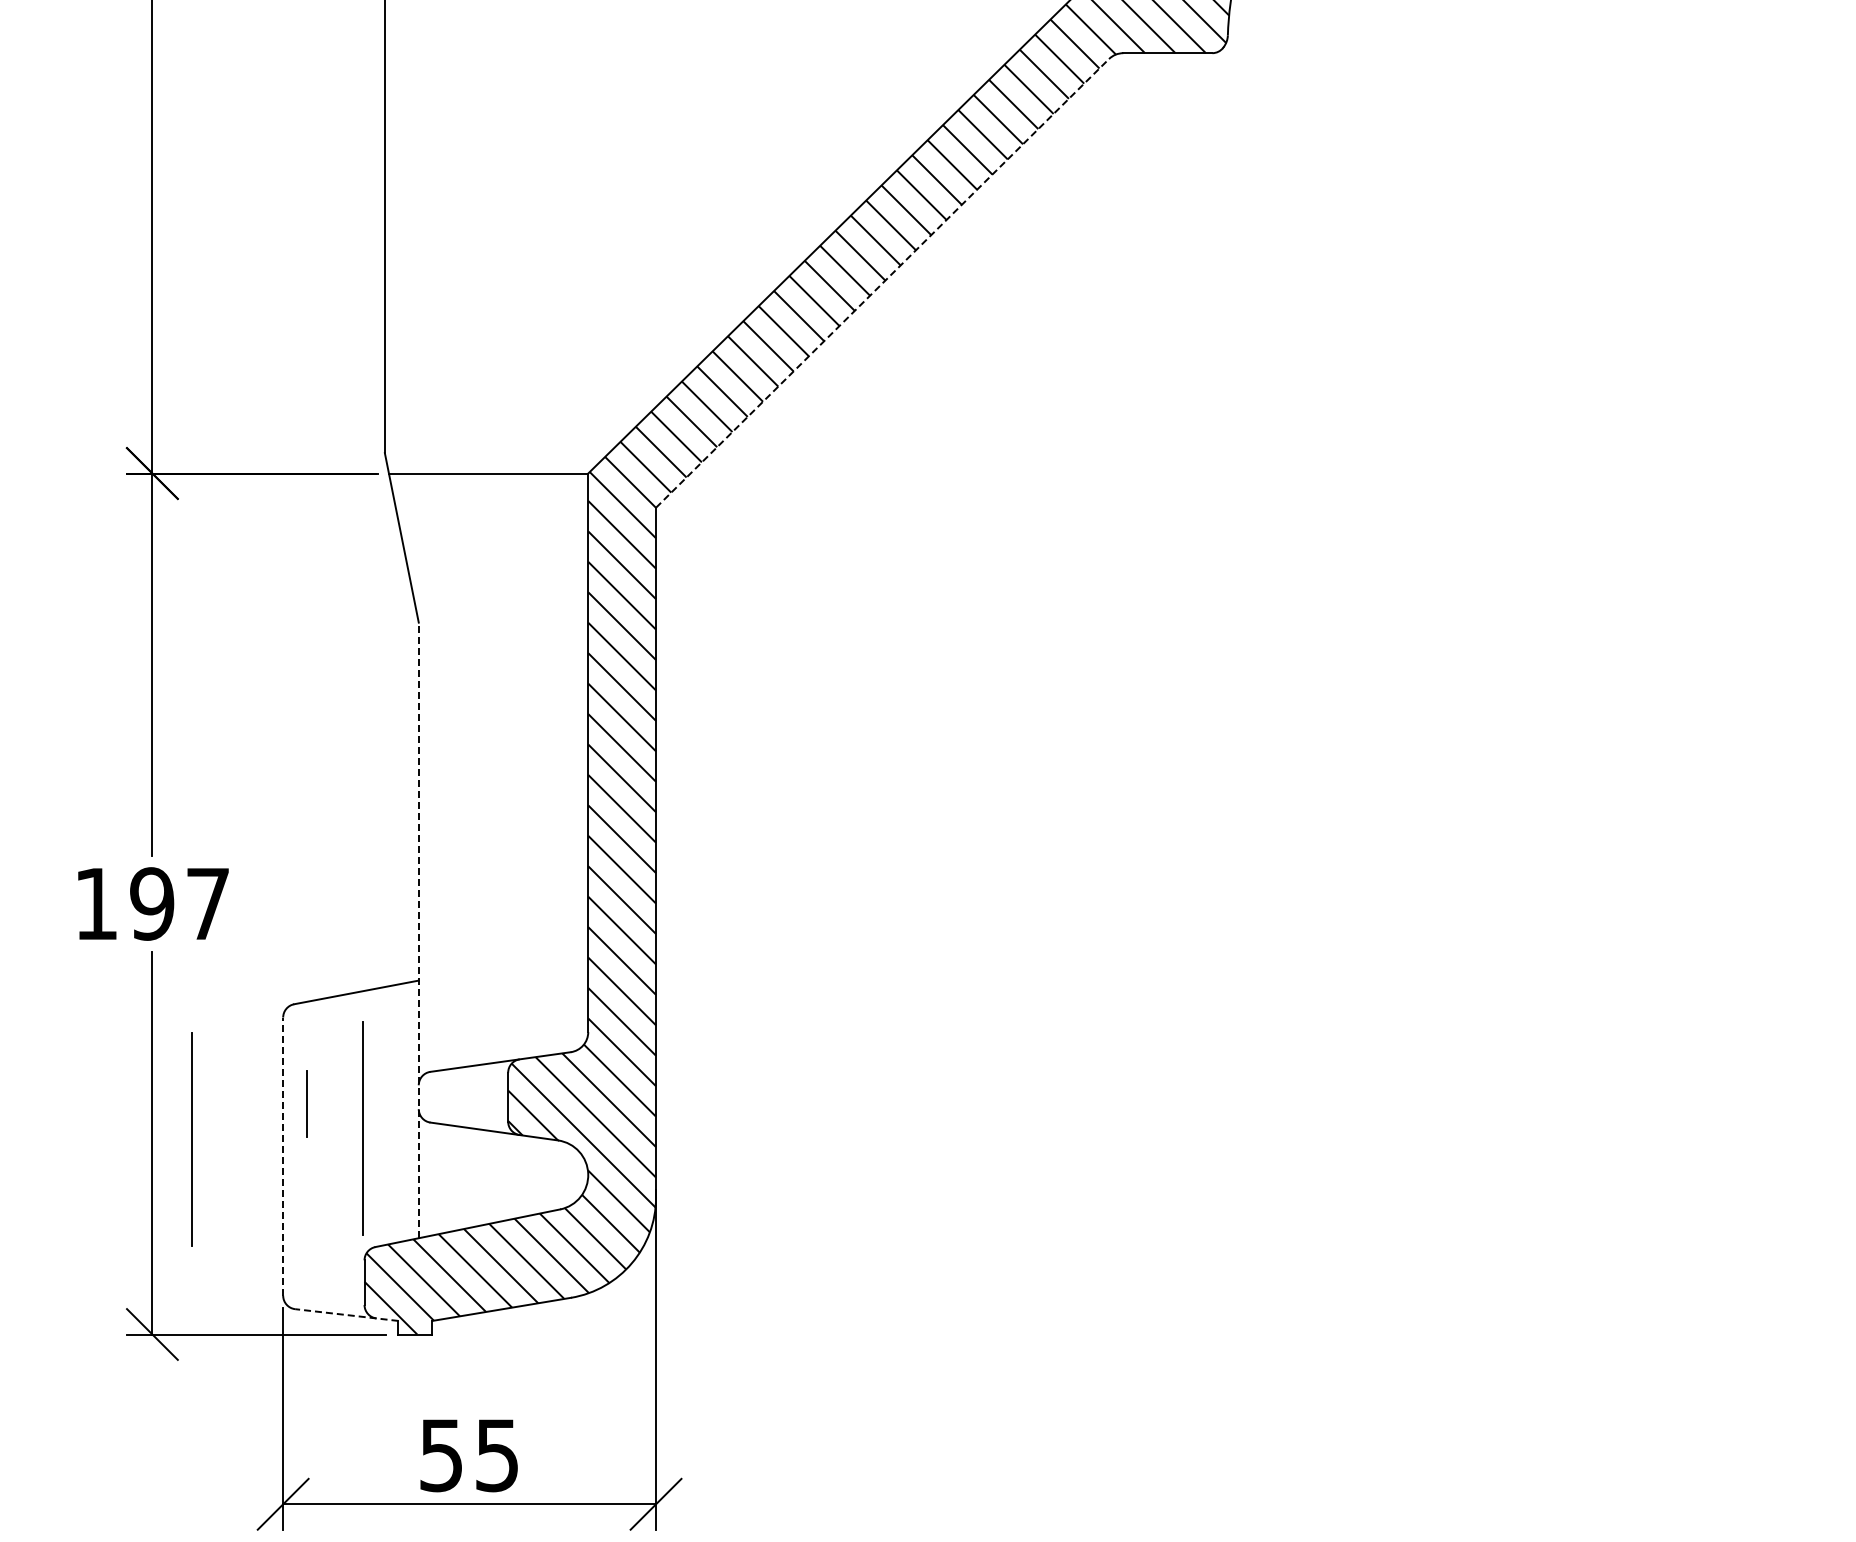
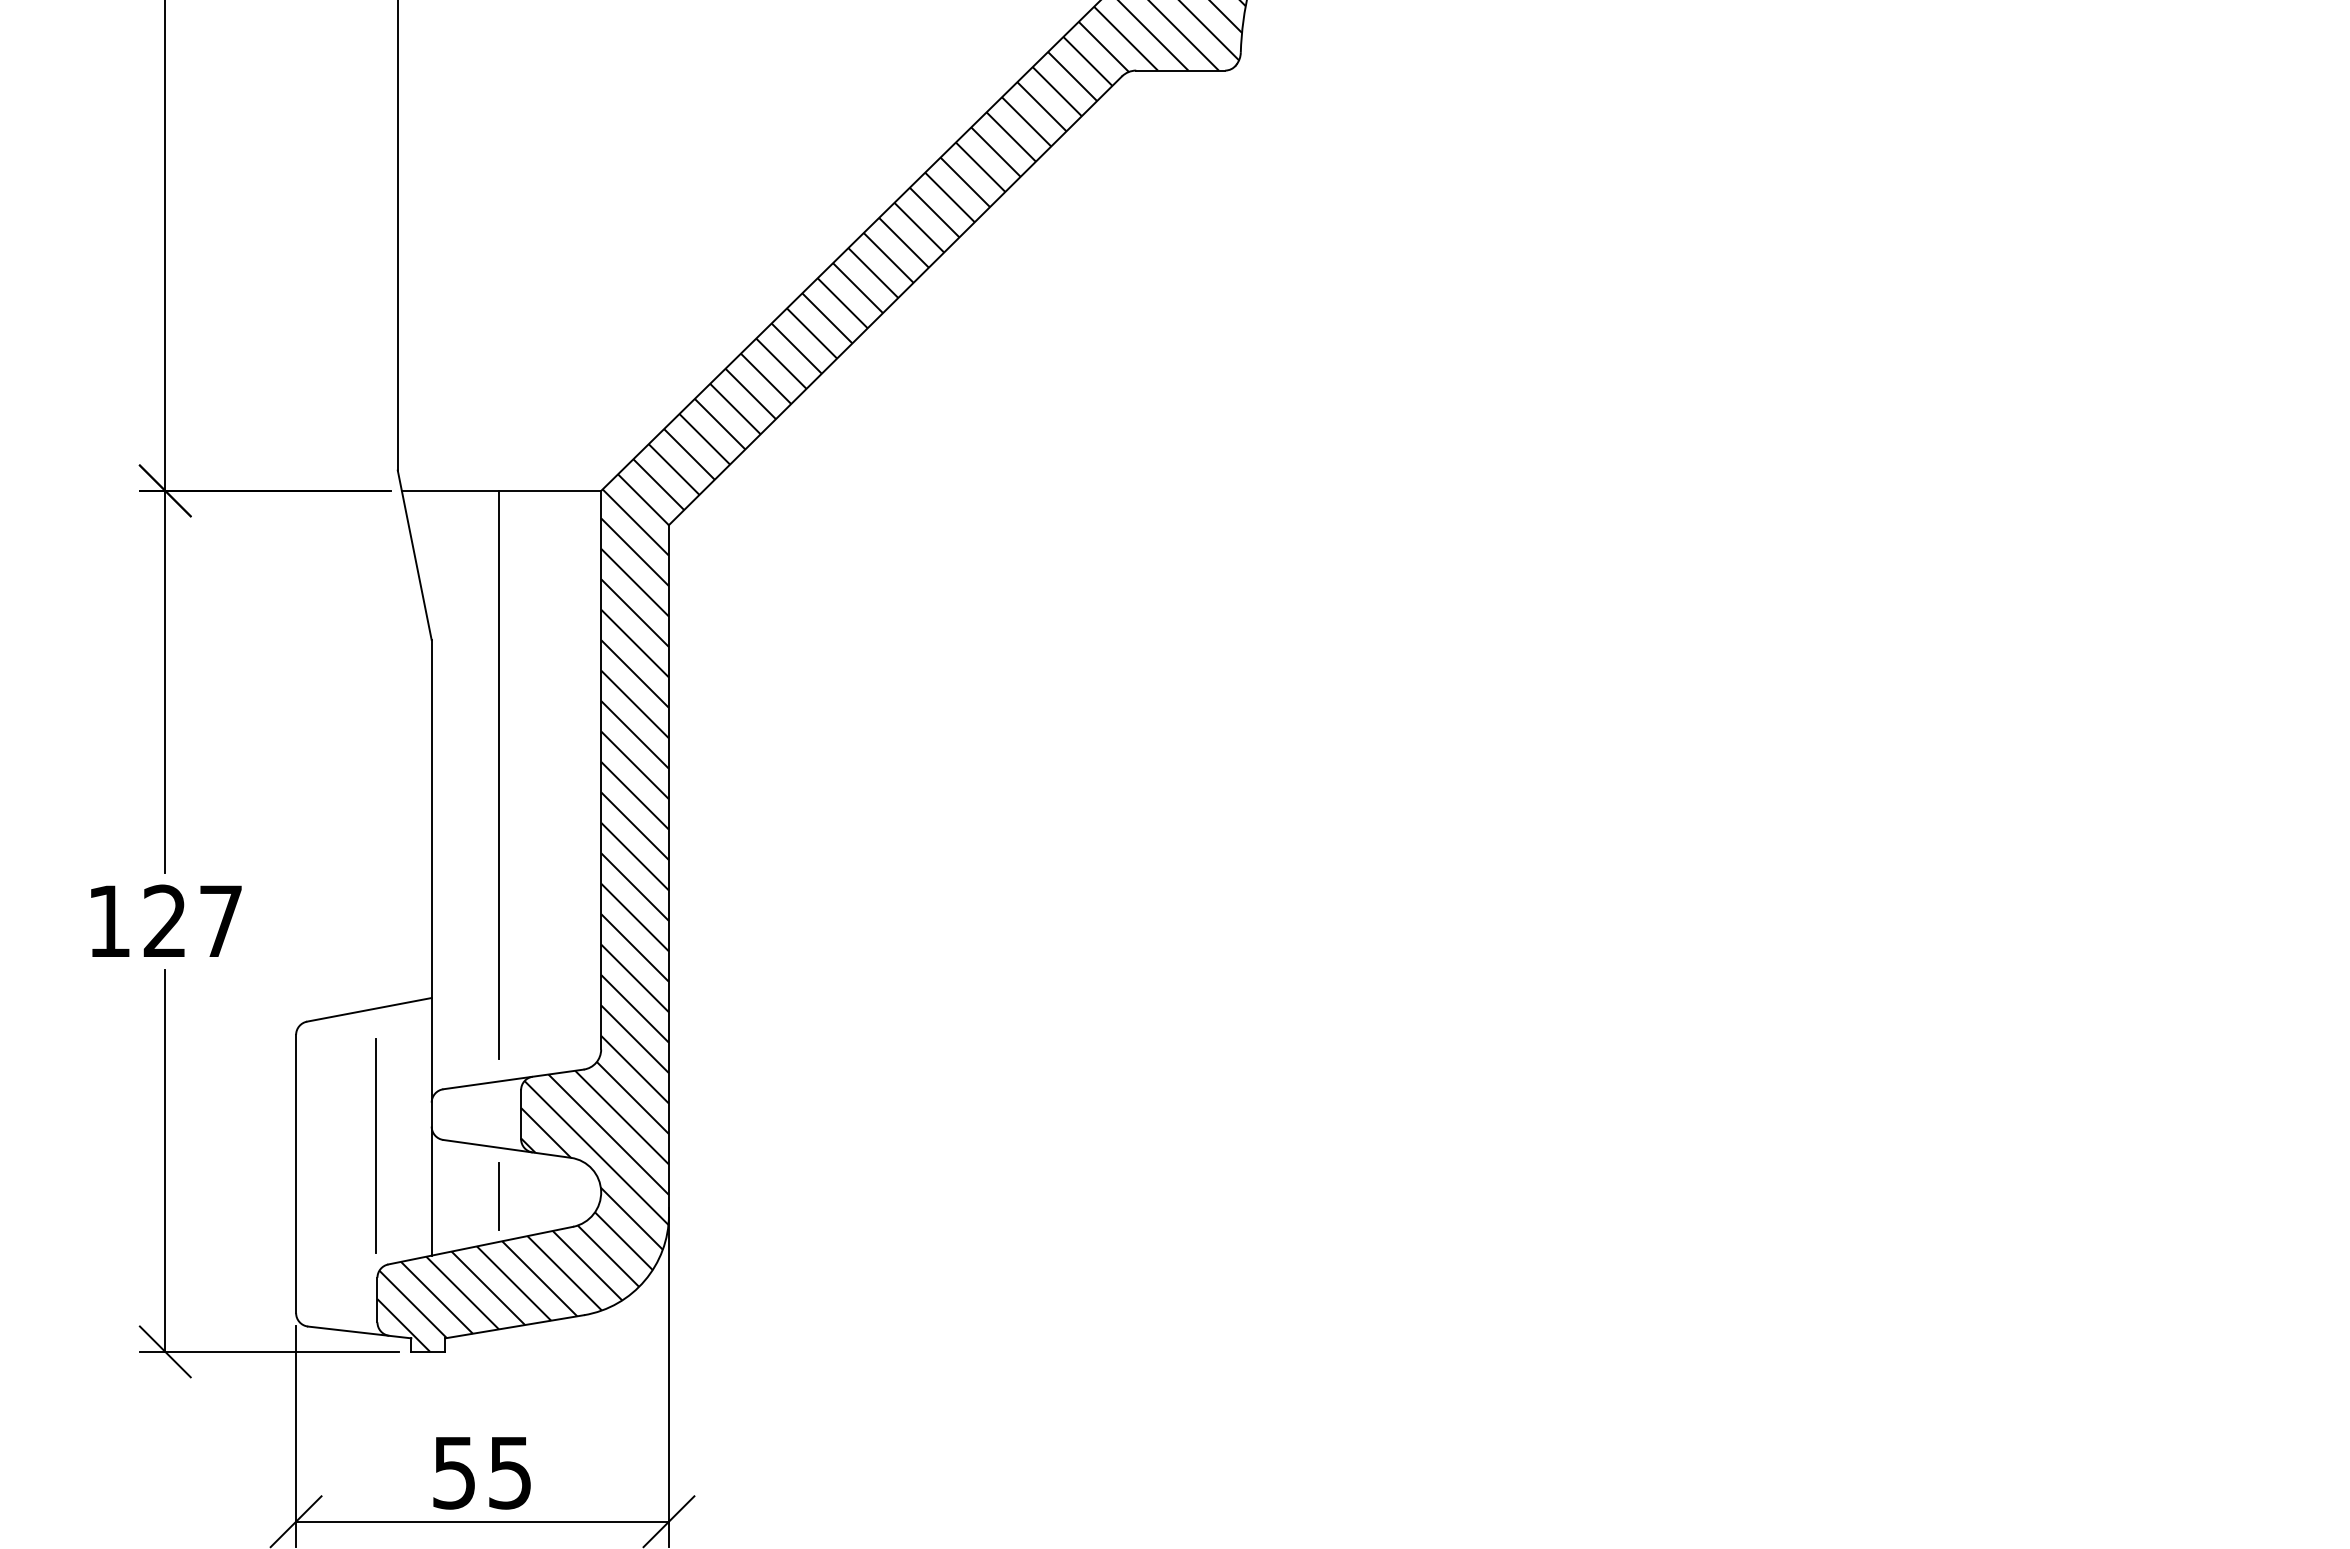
line: (882, 283) -> (895, 300), dashed -> solid
line: (486, 757) -> (499, 774), added
text: (152, 904) -> (165, 921), 197 -> 127
line: (418, 930) -> (431, 947), dashed -> solid
line: (305, 1104) -> (498, 1196), moved
line: (191, 1139) -> (204, 1156), removed
line: (283, 1156) -> (296, 1173), dashed -> solid
line: (346, 1315) -> (359, 1332), dashed -> solid

